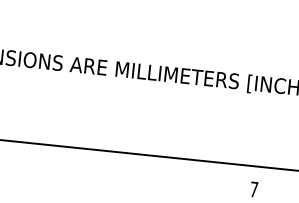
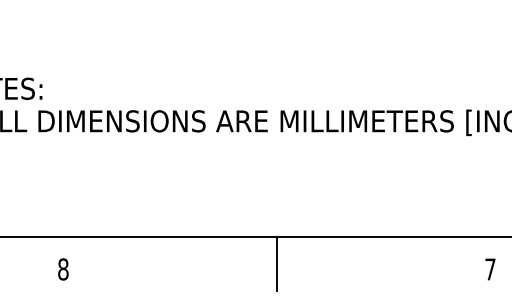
line: (102, 169) -> (276, 263), added

